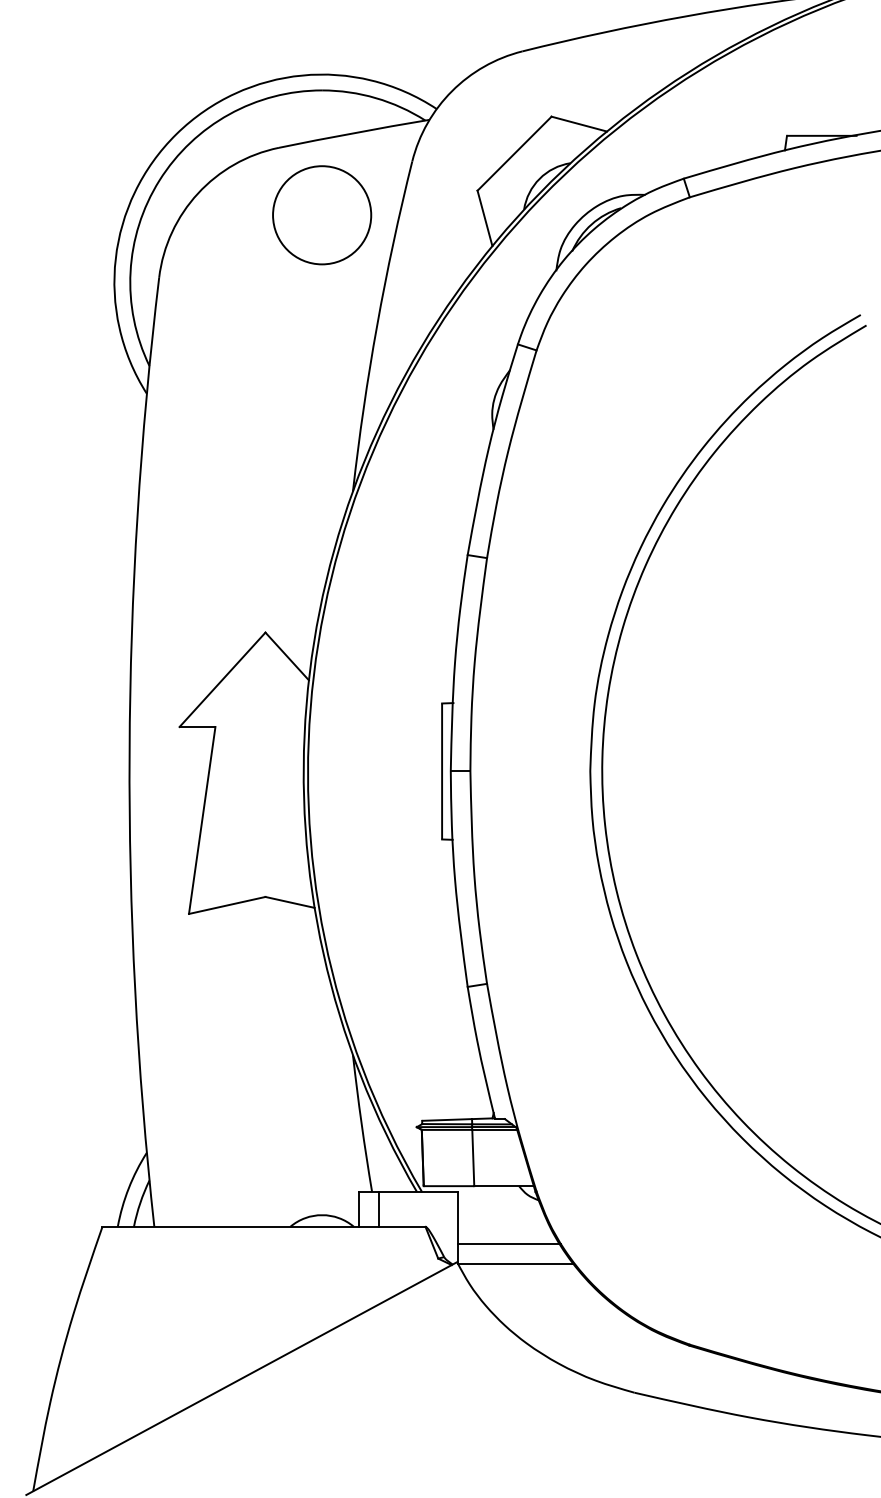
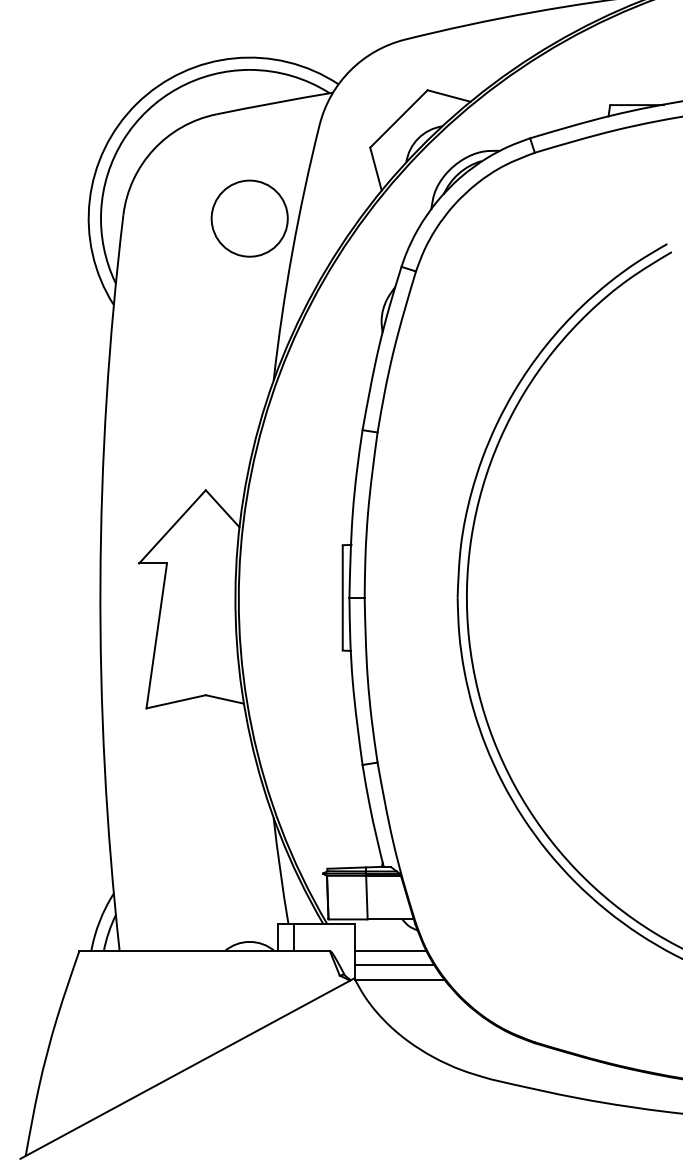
circle: (322, 215) -> (250, 218), moved
line: (504, 1226) -> (391, 950), added

